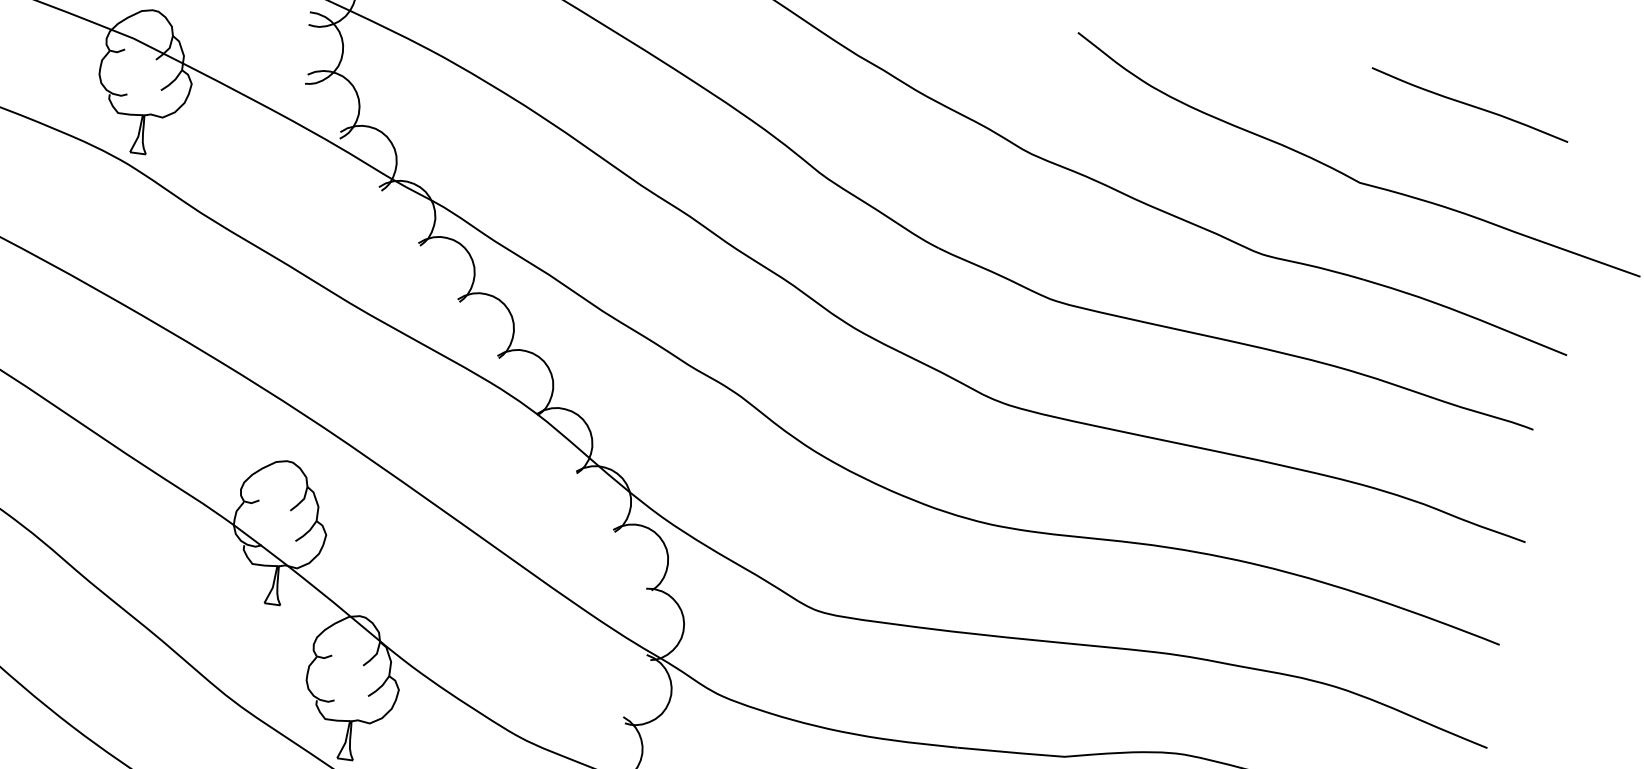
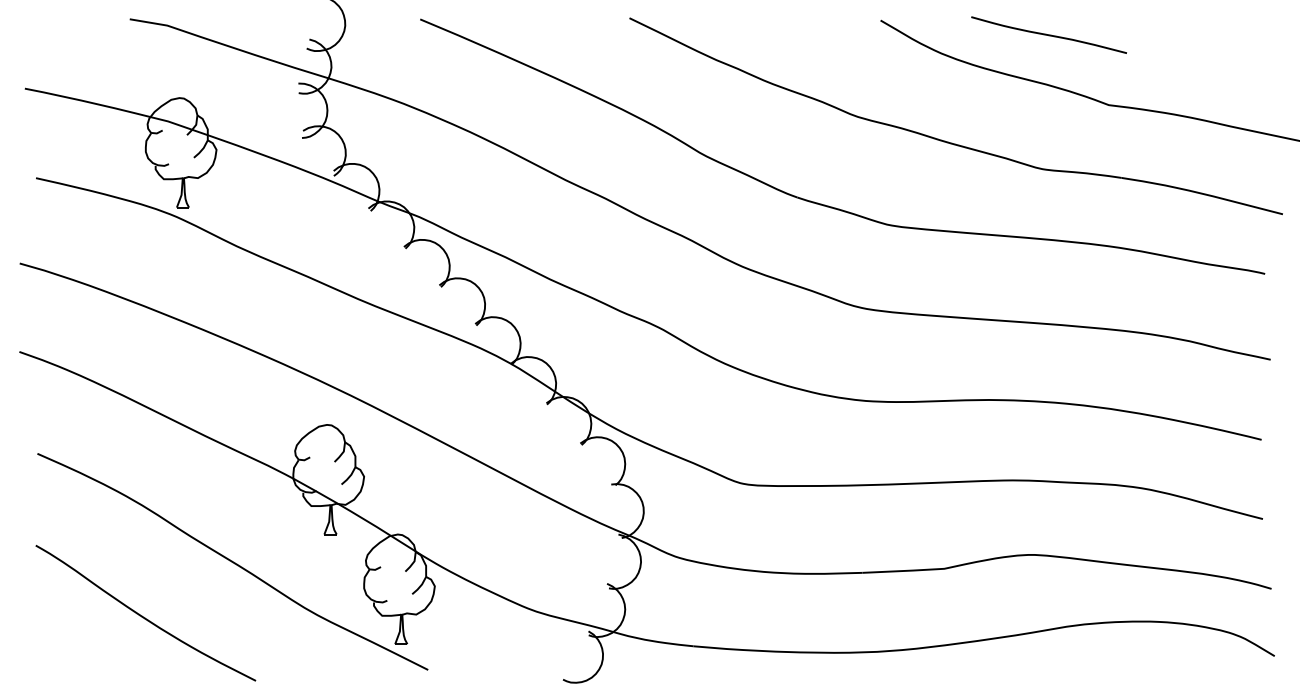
curve: (1469, 104) -> (1048, 34), moved

